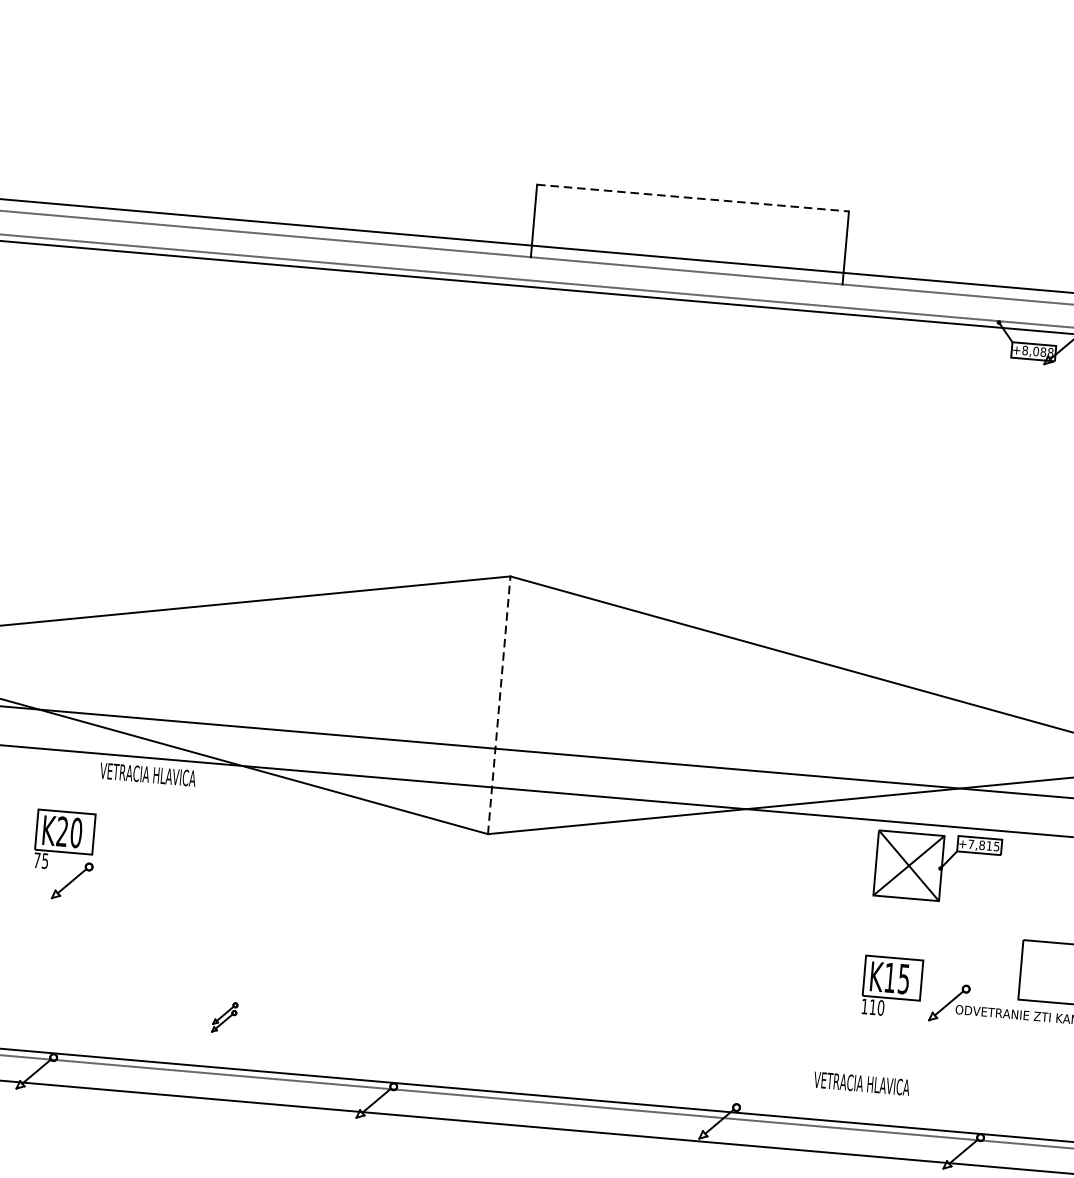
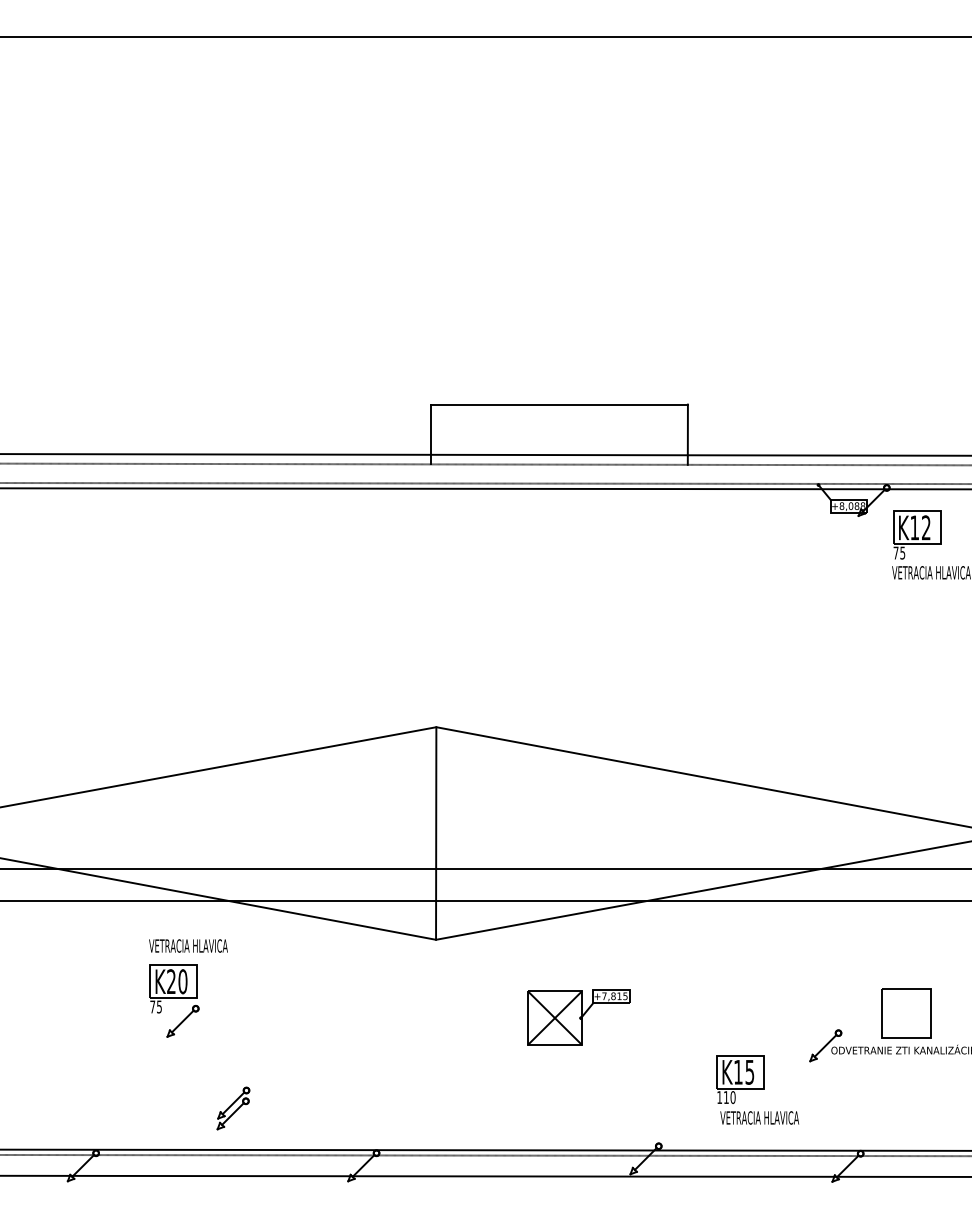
line: (693, 197) -> (559, 404), dashed -> solid
line: (499, 705) -> (436, 833), dashed -> solid
text: (148, 774) -> (188, 945), moved
part: (64, 854) -> (174, 1000), moved
part: (937, 867) -> (578, 1017), moved
part: (891, 986) -> (740, 1079), moved
part: (224, 1017) -> (233, 1108), size x1.67

